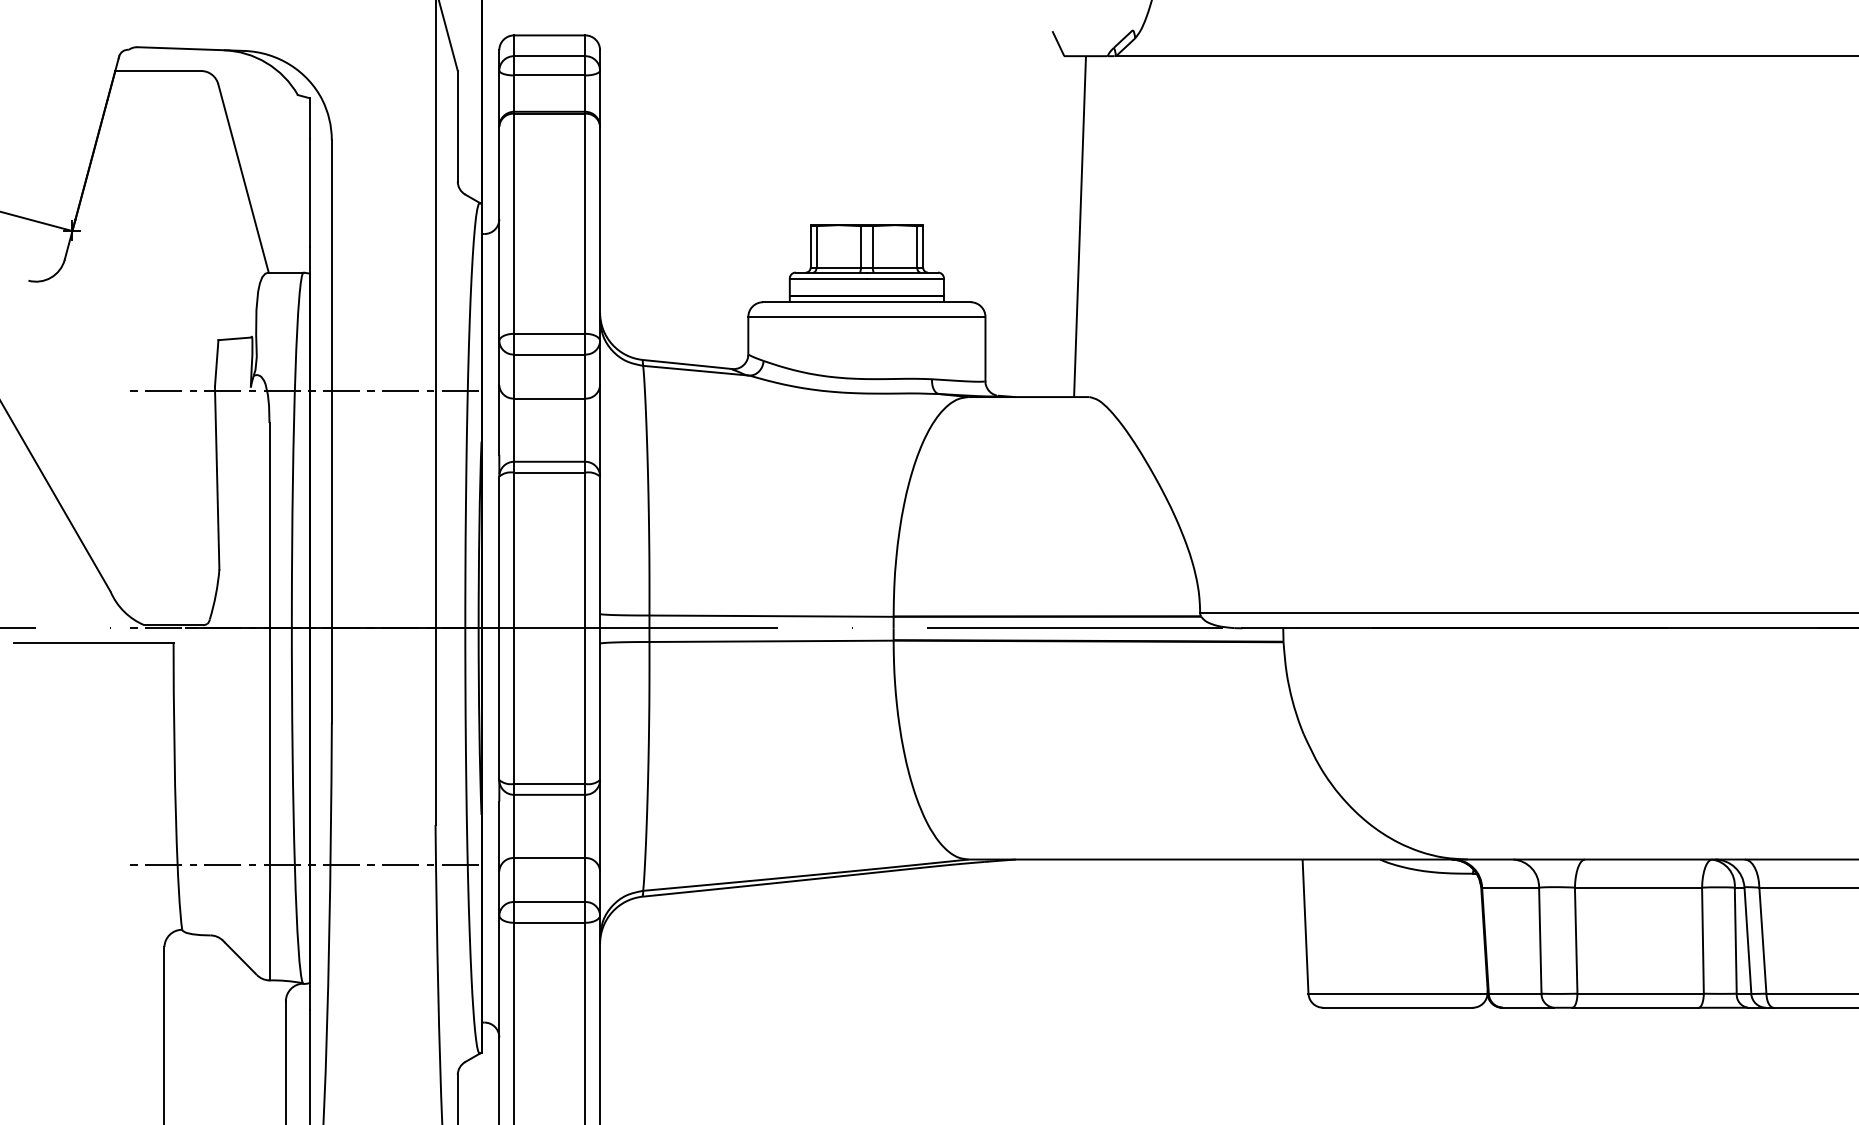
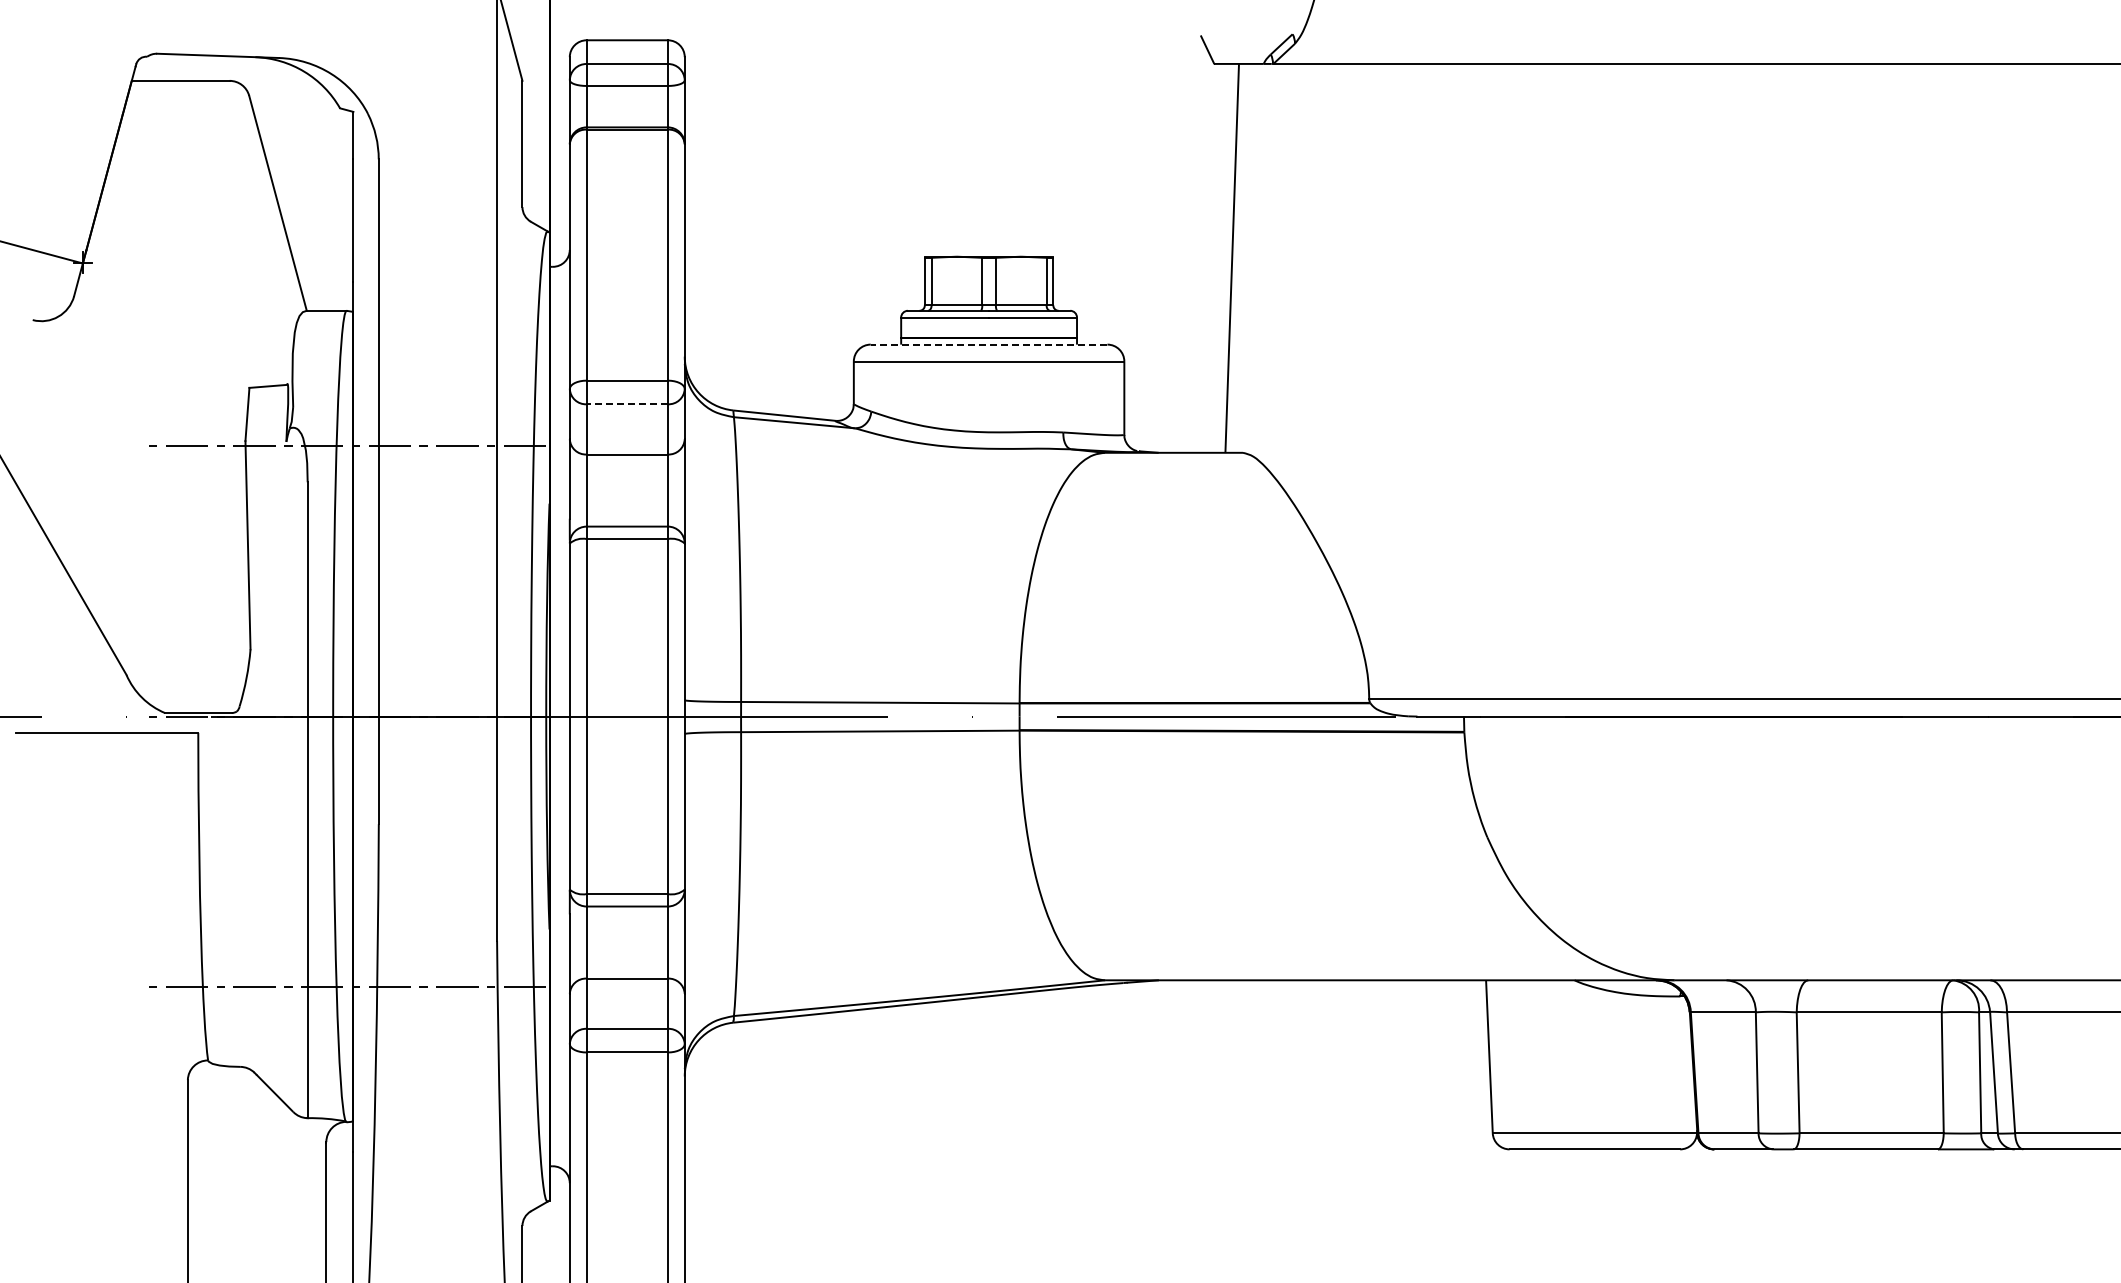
line: (866, 302) -> (988, 344), solid -> dashed
line: (549, 354) -> (627, 404), solid -> dashed

